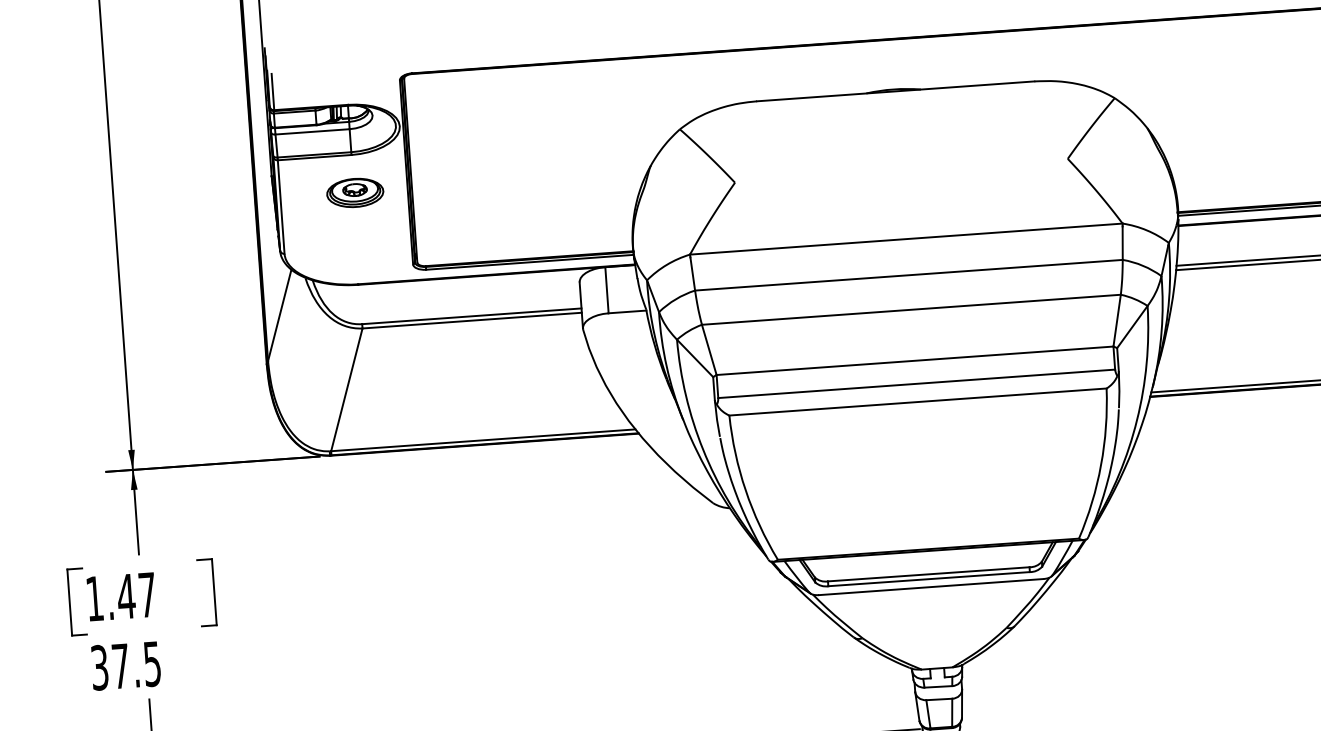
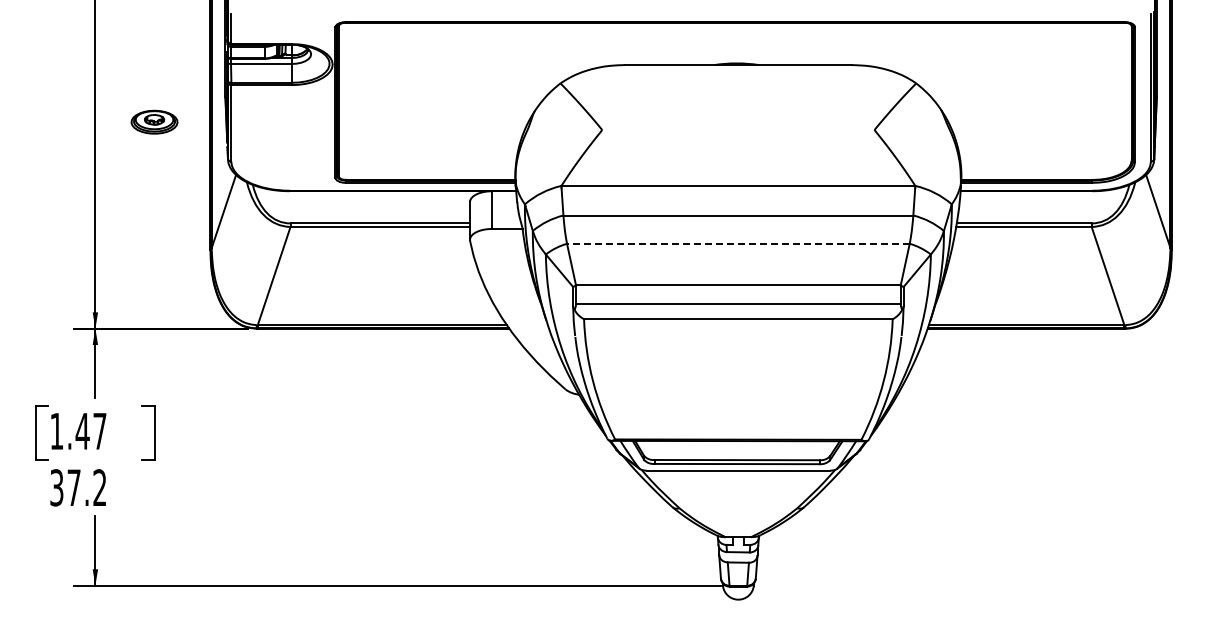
part: (355, 192) -> (154, 121), moved
line: (910, 309) -> (737, 243), solid -> dashed
text: (151, 663) -> (99, 487), 37.5 -> 37.2

